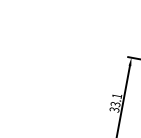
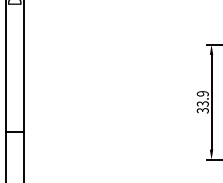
text: (116, 95) -> (202, 93), 33.1 -> 33.9

